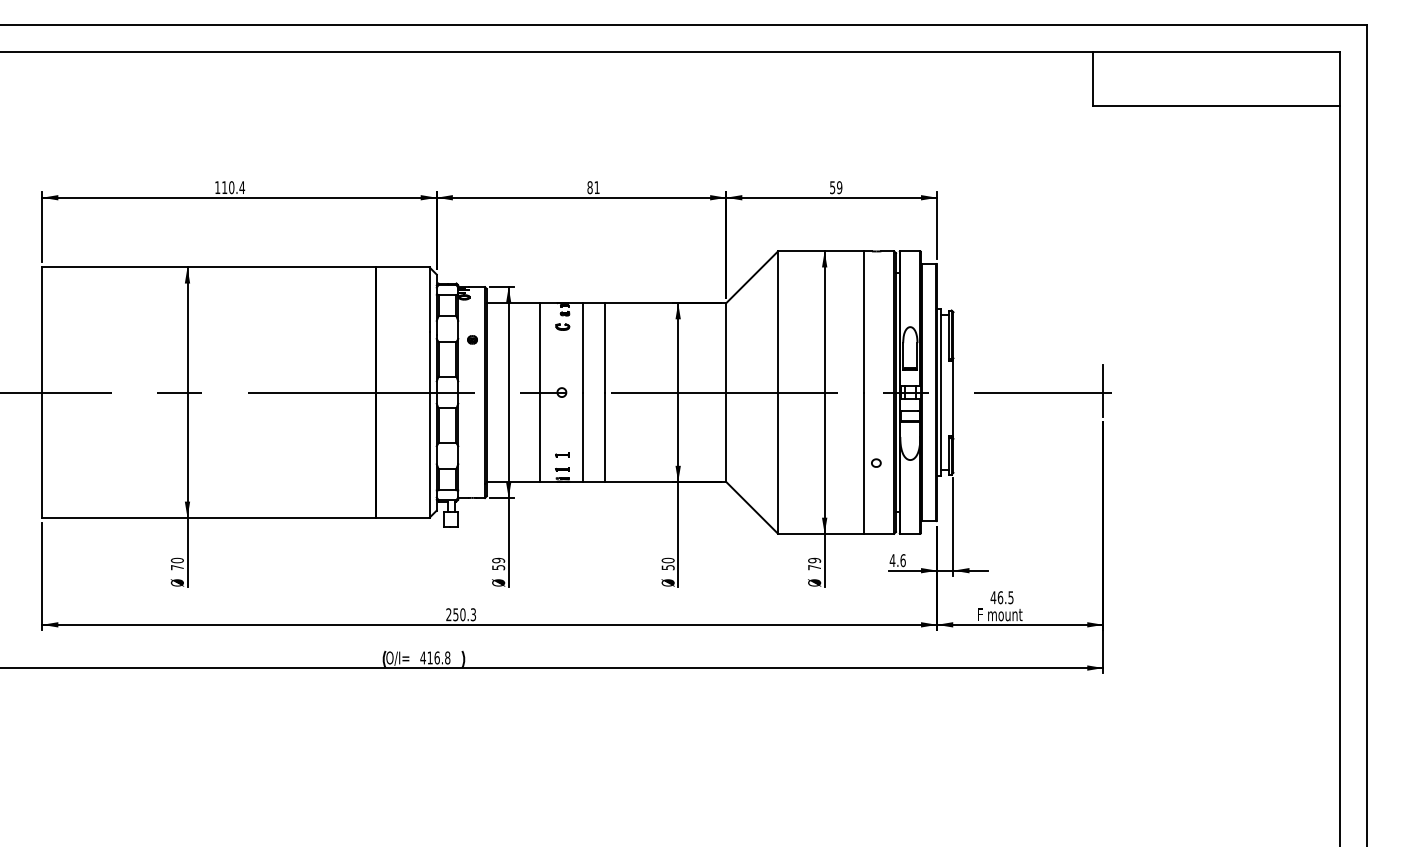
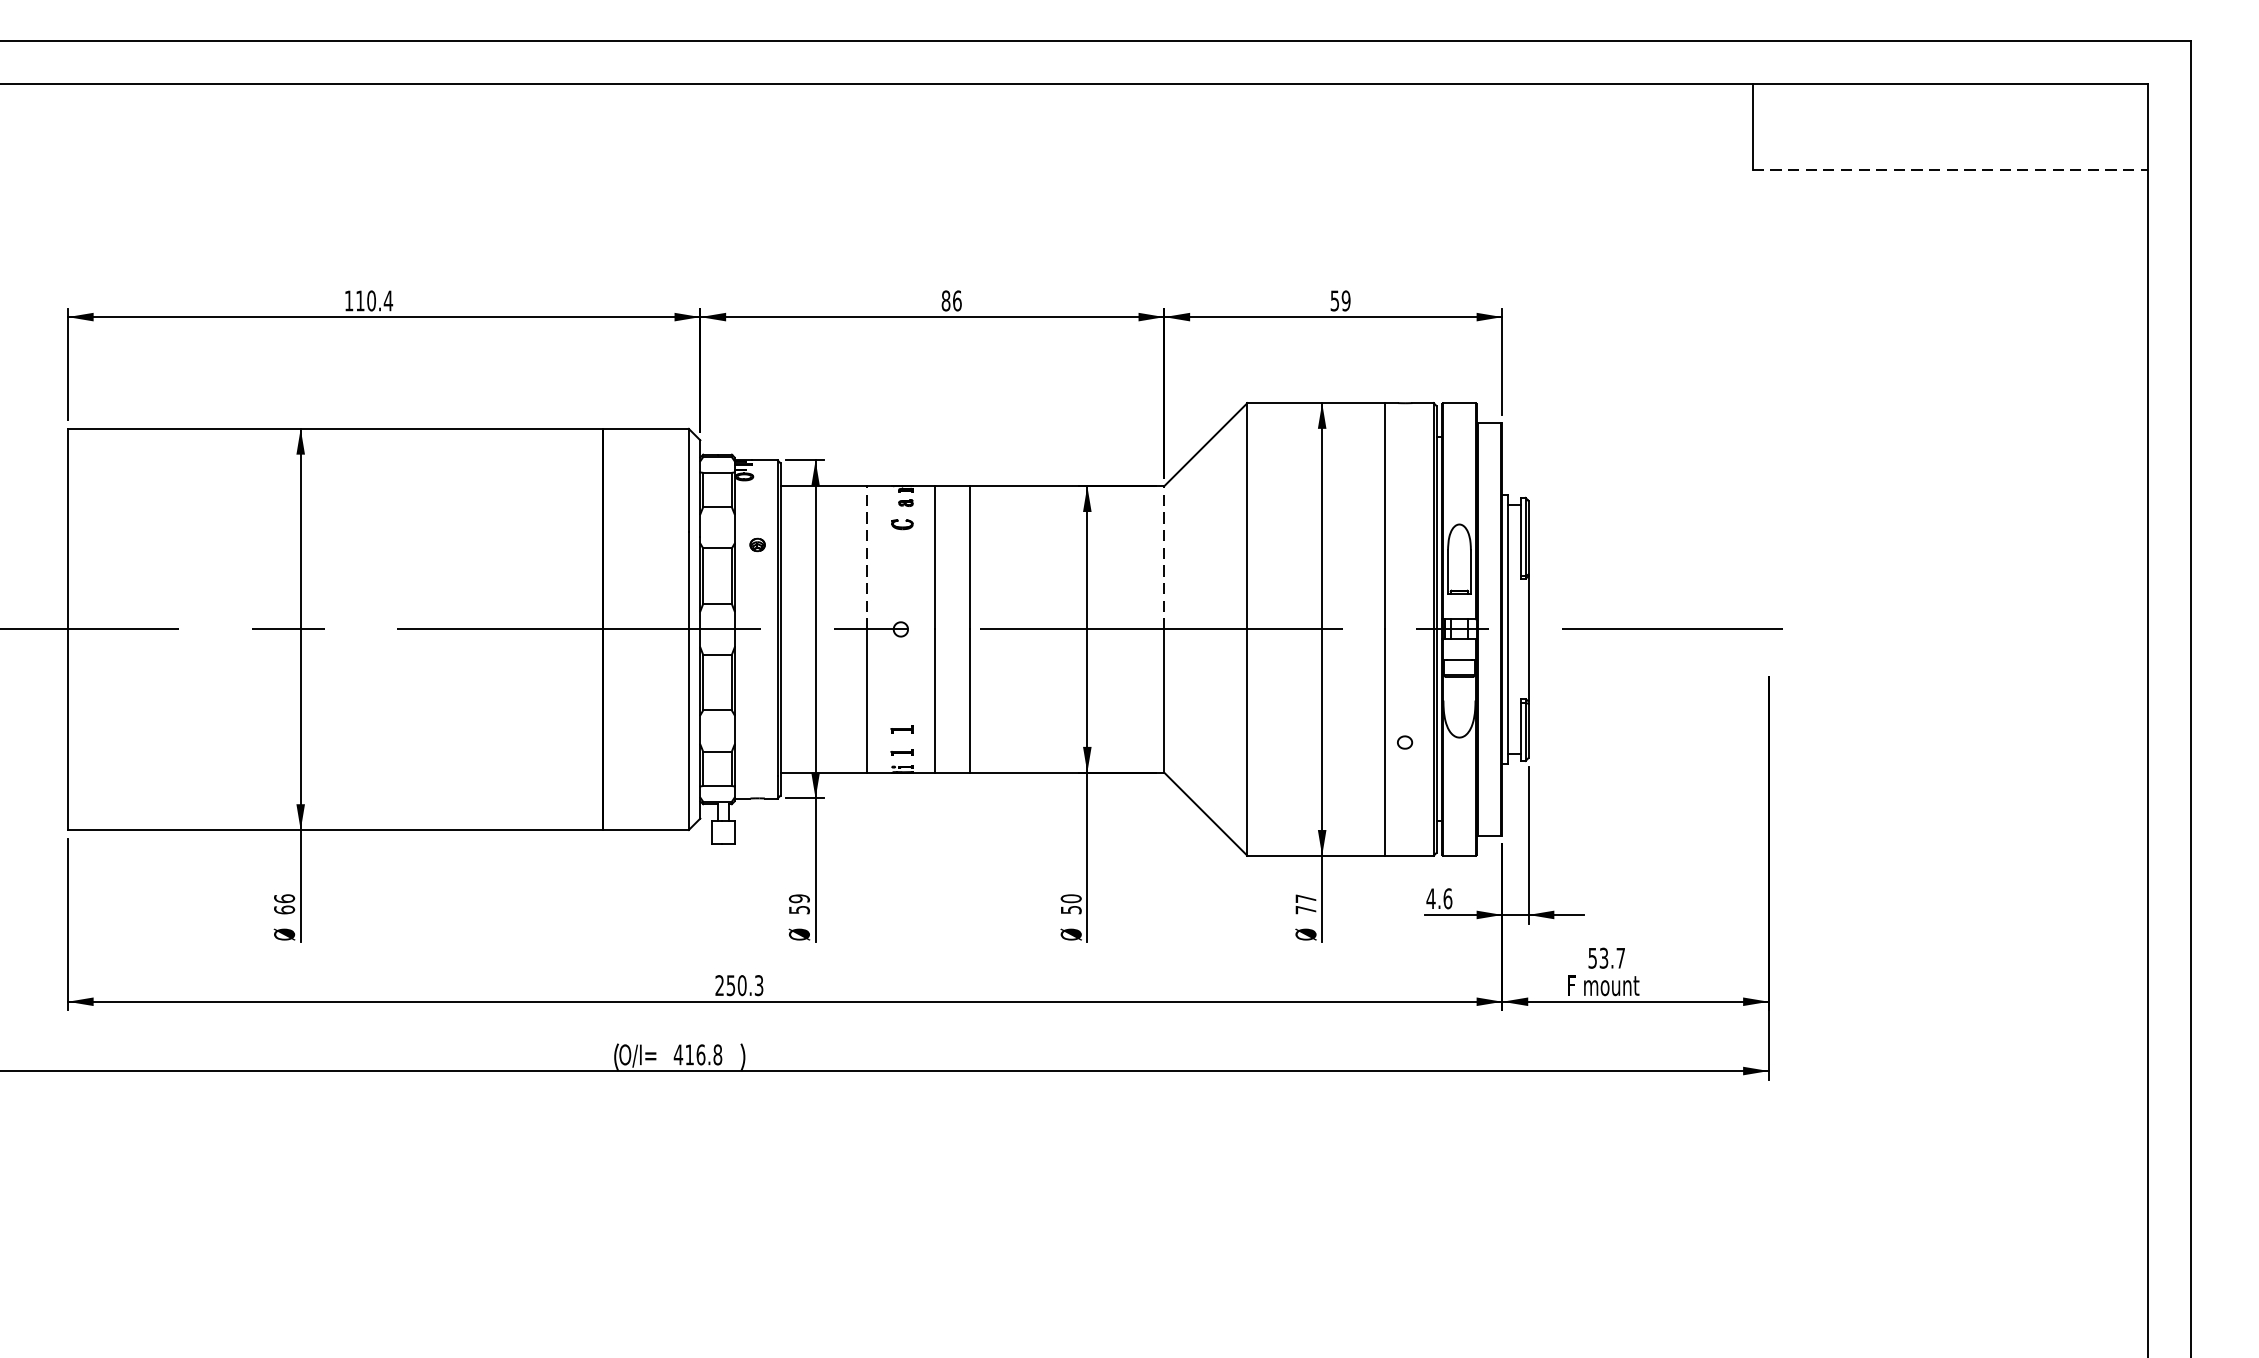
line: (1217, 105) -> (1951, 169), solid -> dashed
text: (596, 187) -> (956, 300), 81 -> 86
line: (540, 347) -> (866, 557), solid -> dashed
line: (726, 347) -> (1164, 557), solid -> dashed
line: (1103, 390) -> (1769, 626), removed
text: (814, 560) -> (1305, 898), 79 -> 77
text: (176, 563) -> (283, 903), 70 -> 66
text: (1001, 597) -> (1605, 957), 46.5 -> 53.7

